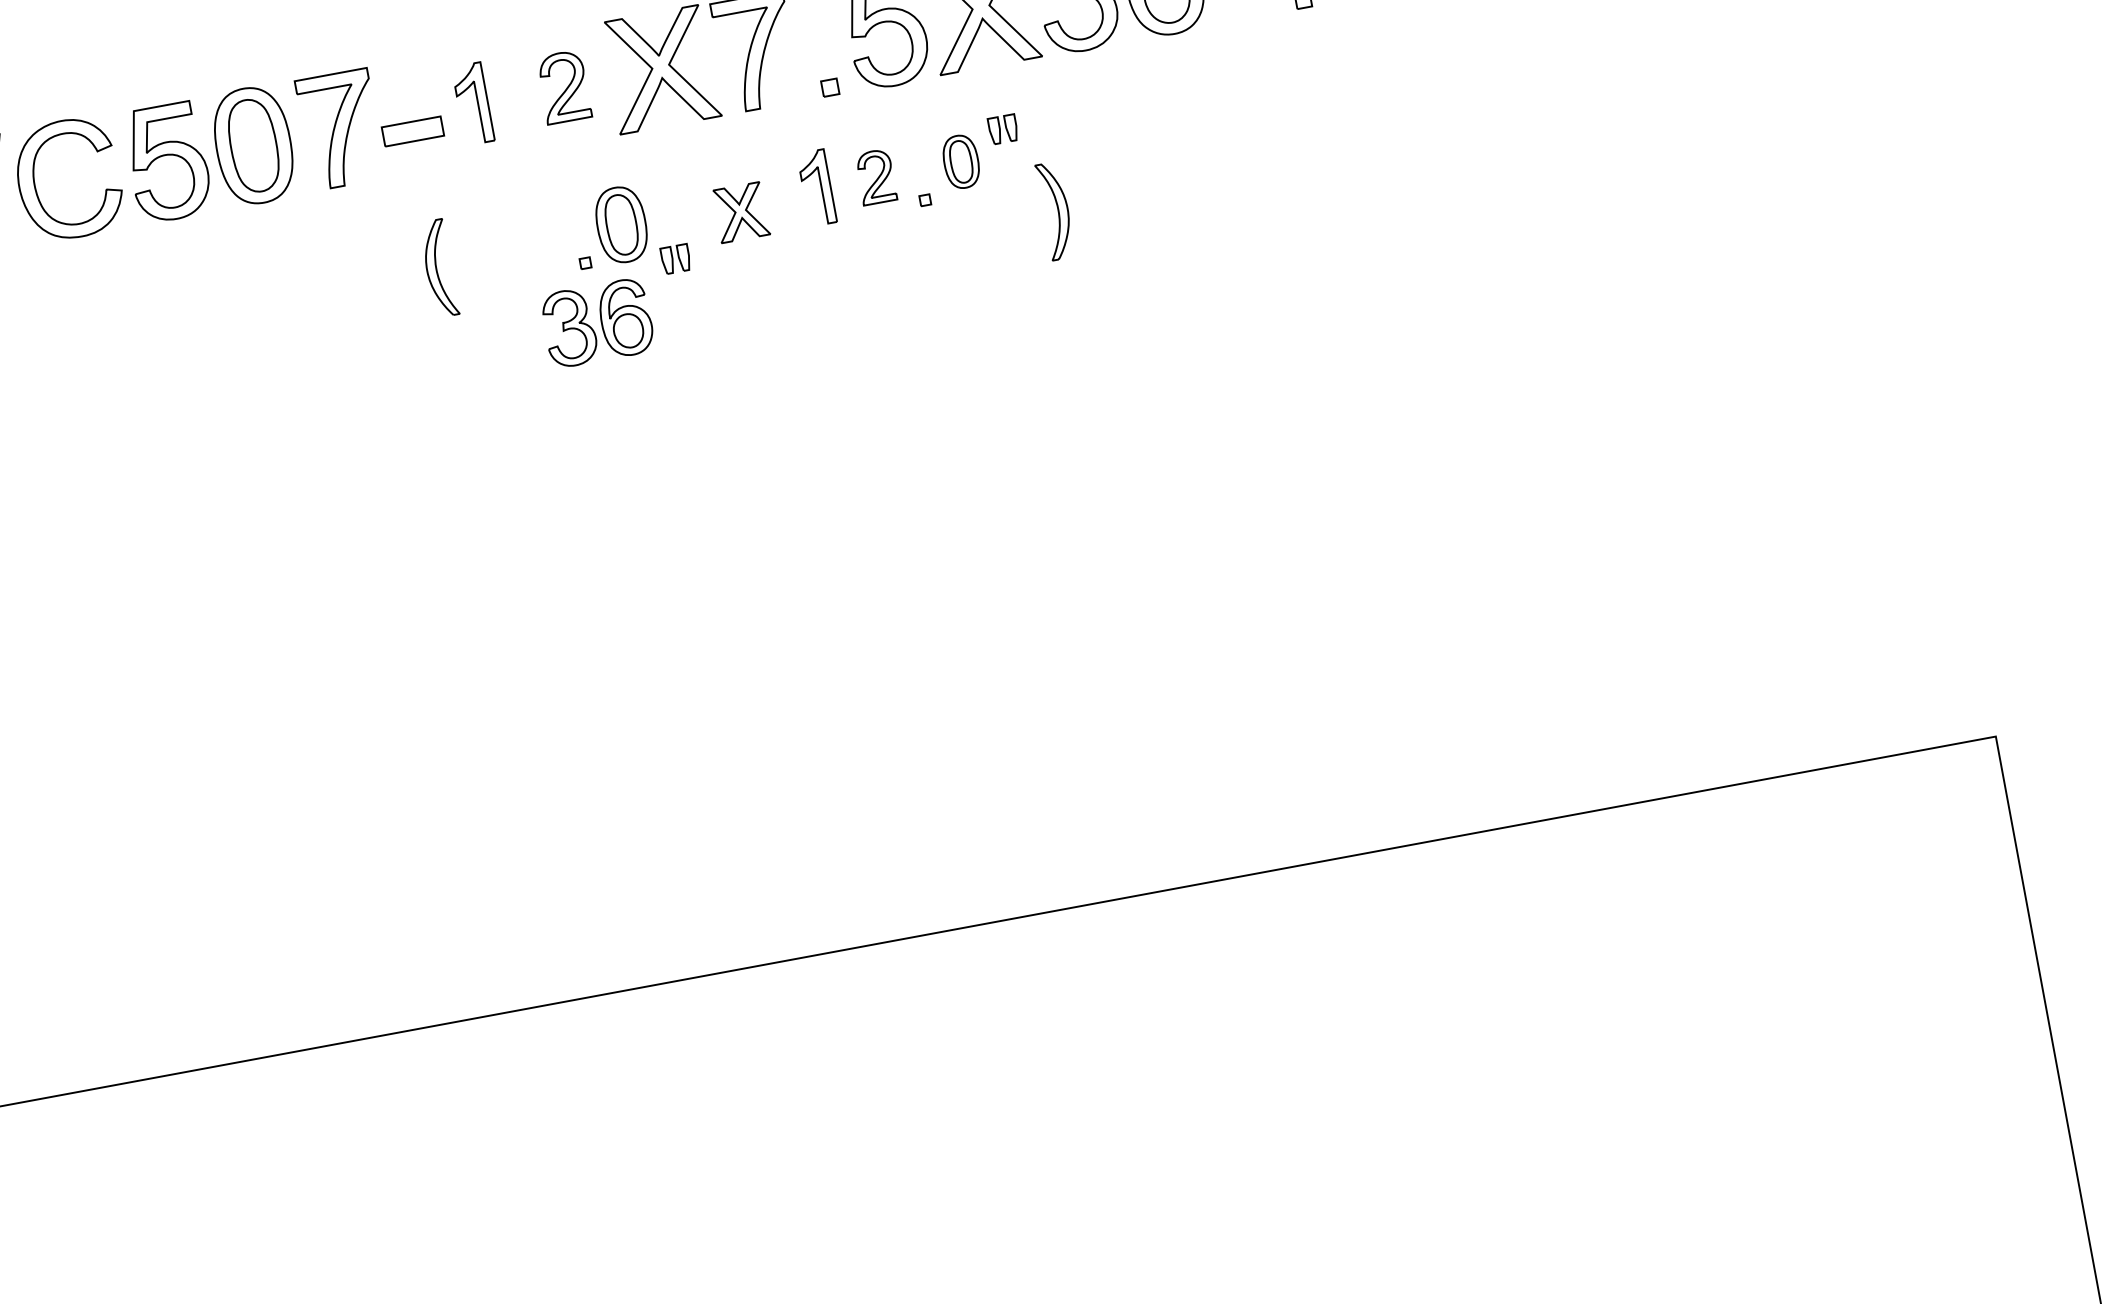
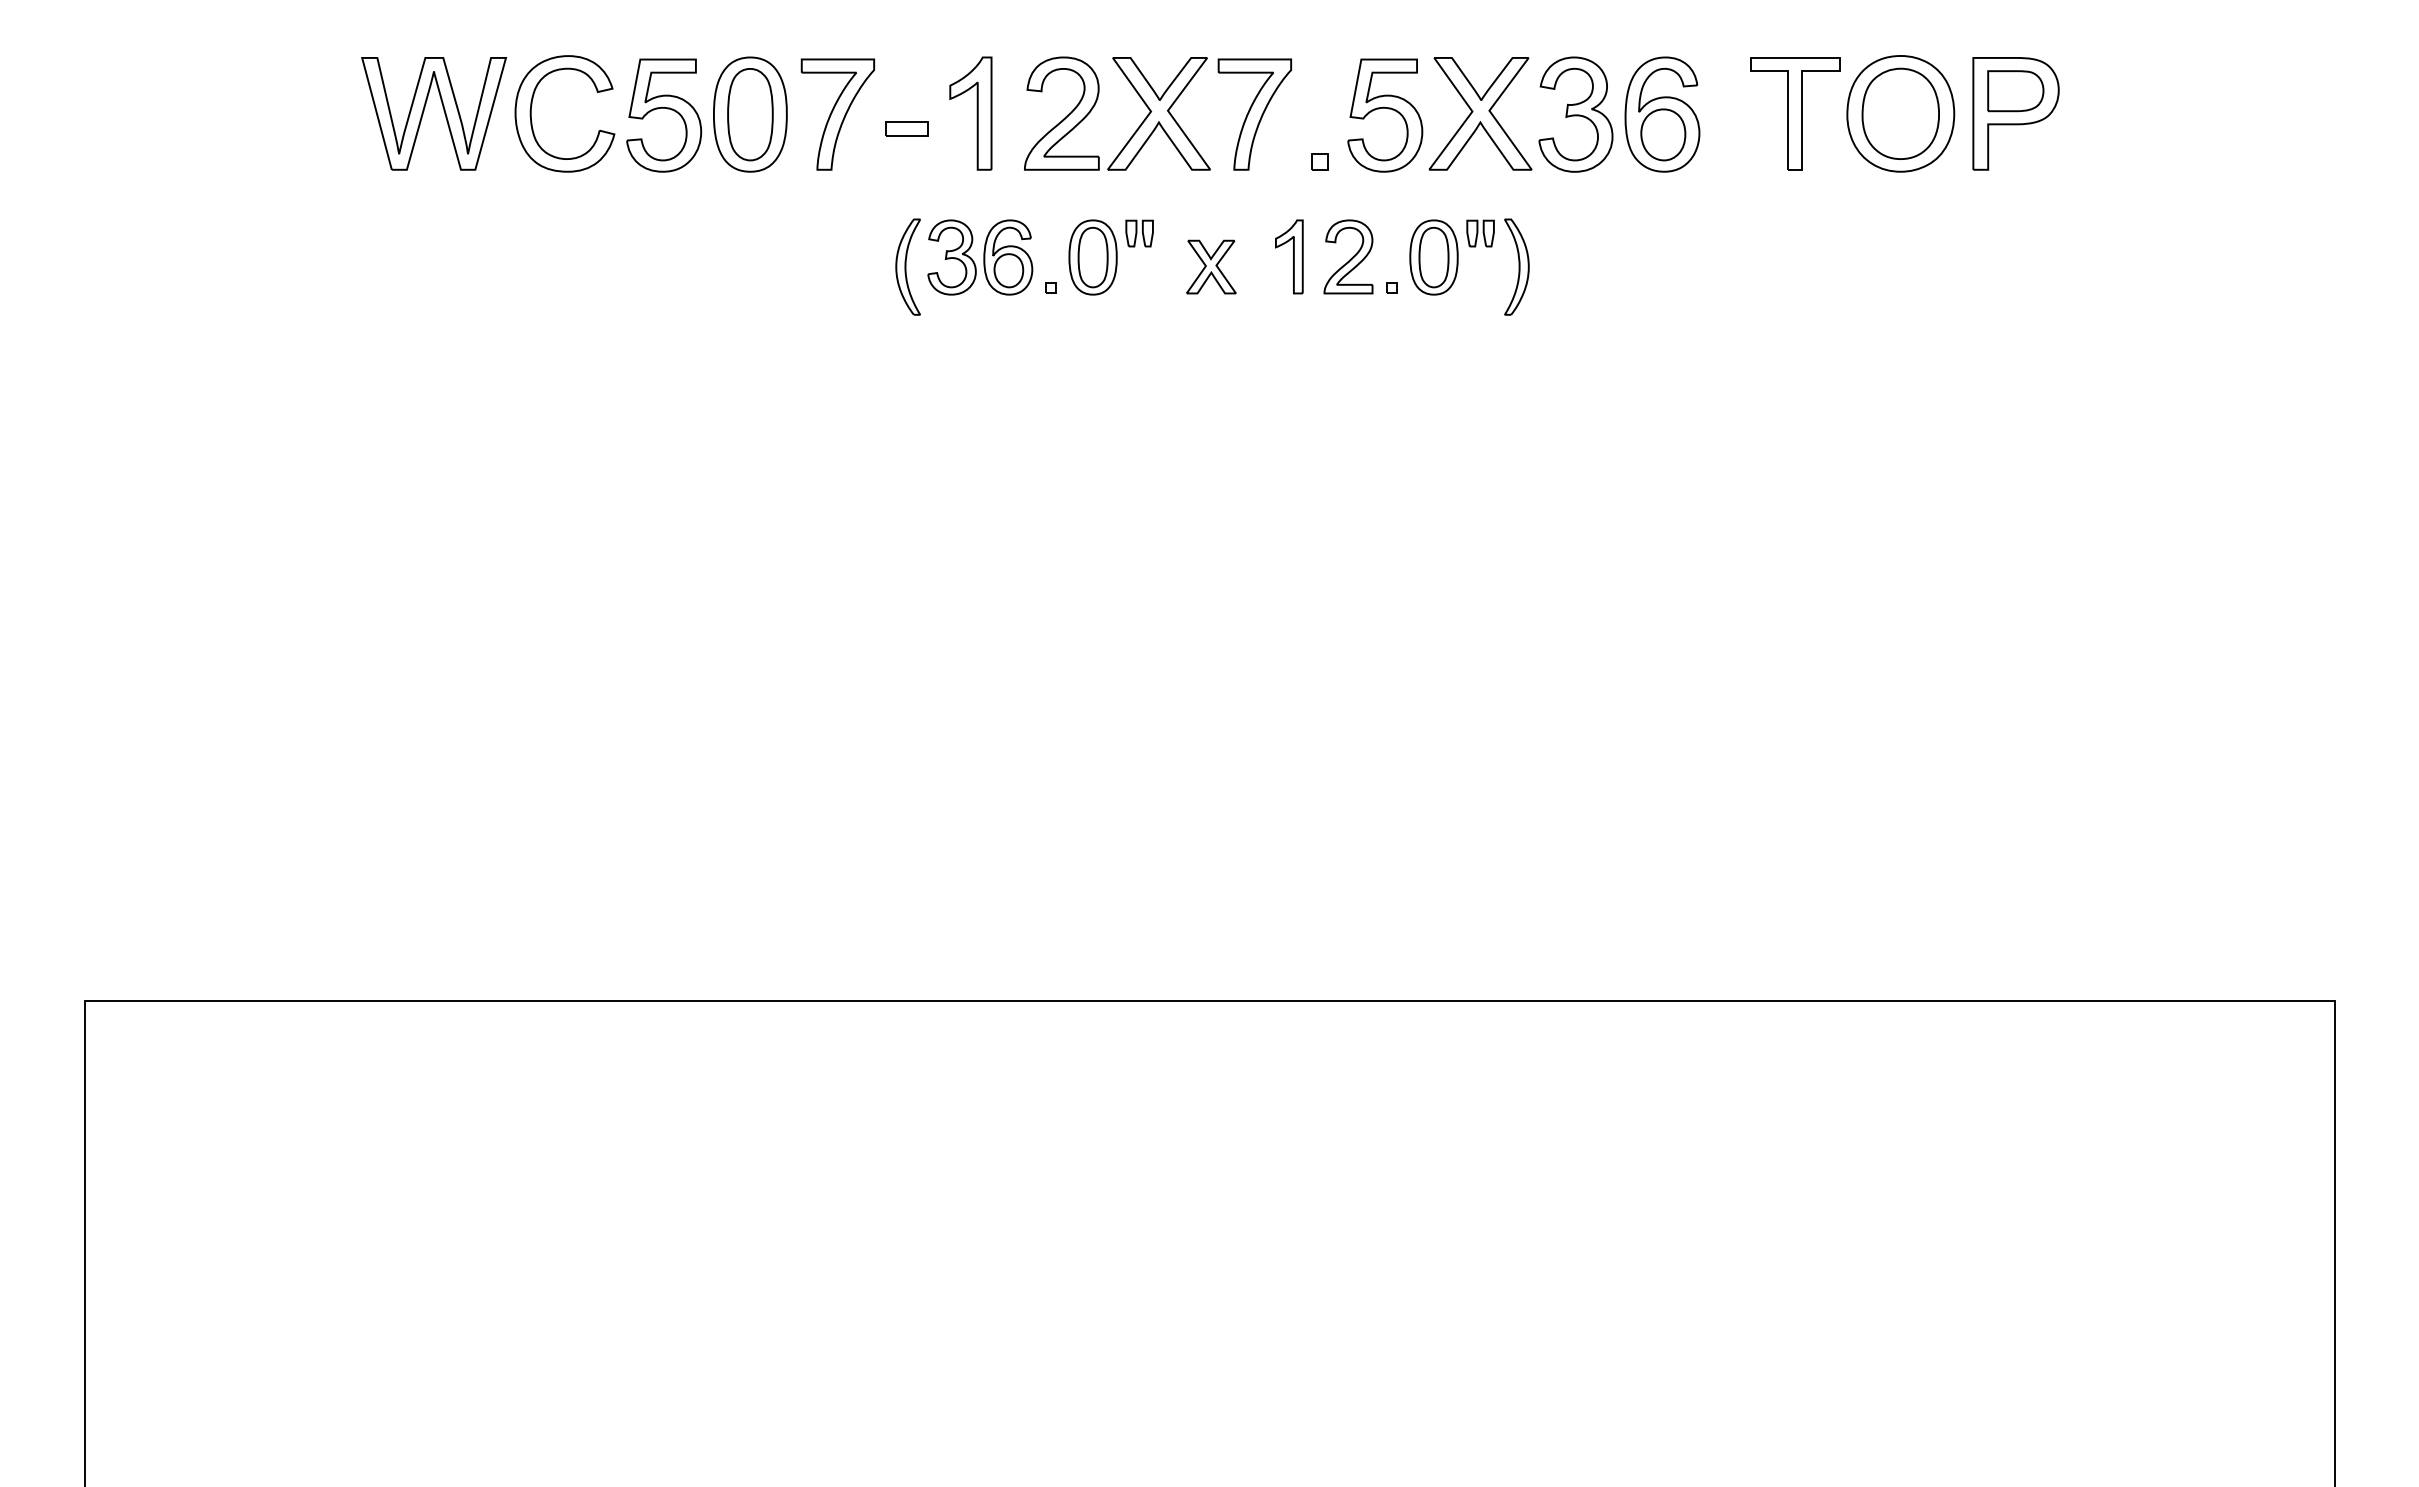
part: (563, 87) -> (1061, 113), size x1.67
part: (472, 103) -> (970, 113), size x1.43
part: (411, 130) -> (906, 128), size x0.71
part: (960, 161) -> (1433, 257), size x1.43
part: (875, 176) -> (1348, 256), size x1.43
part: (1055, 210) -> (1516, 266), moved
part: (675, 259) -> (1139, 233), moved
part: (597, 322) -> (980, 257), moved

